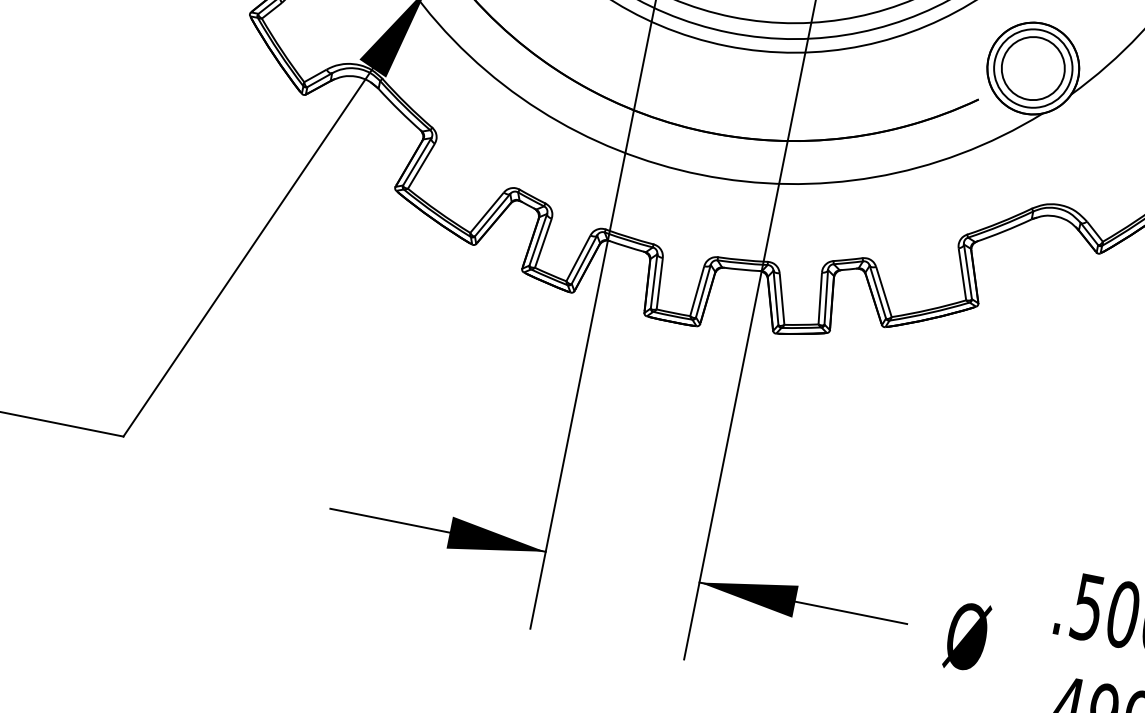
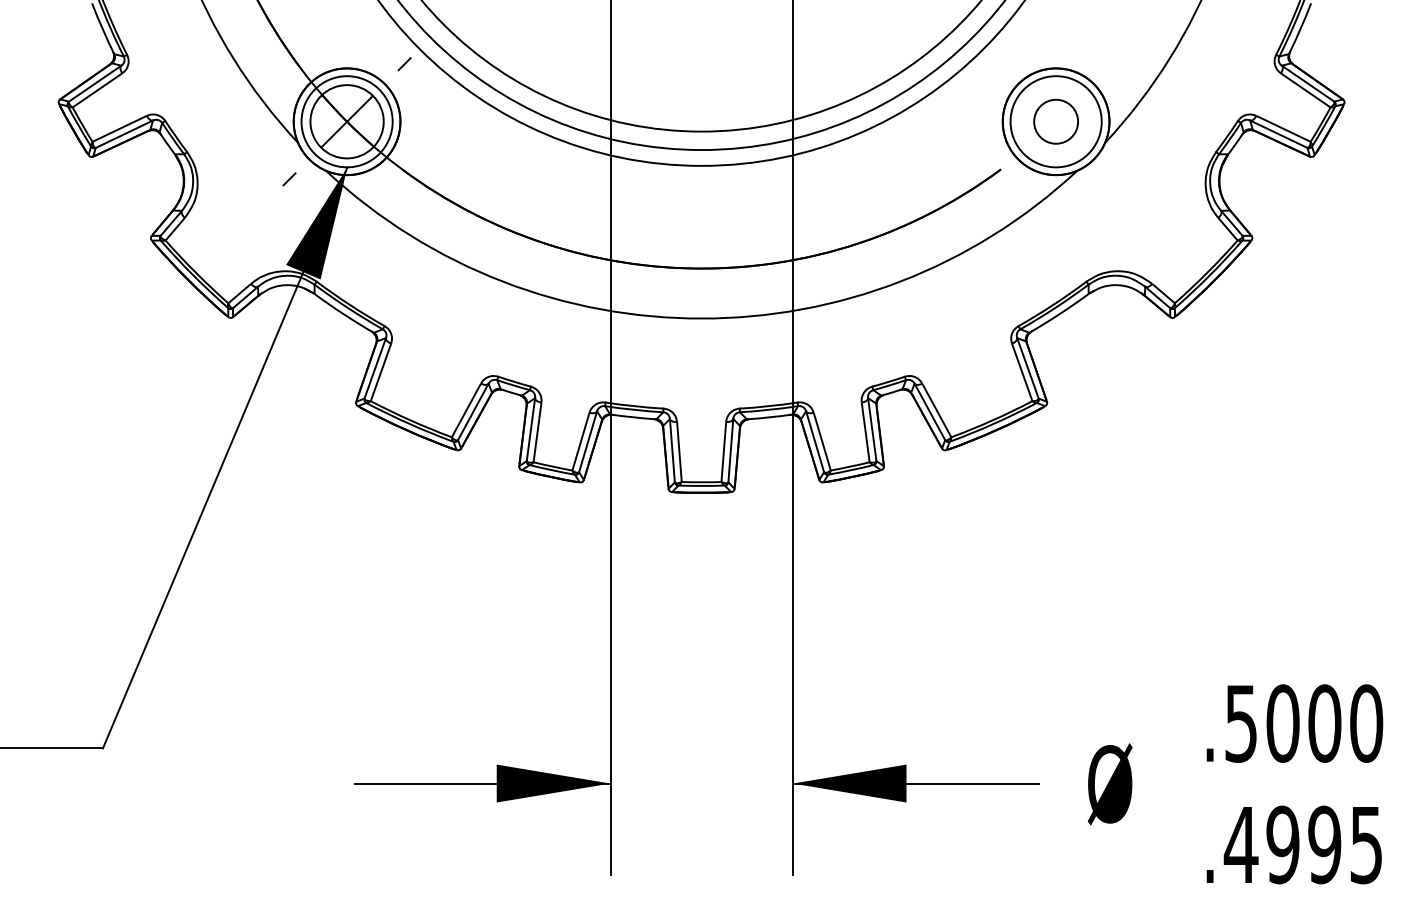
circle: (1032, 68) -> (1055, 121), size x0.6

